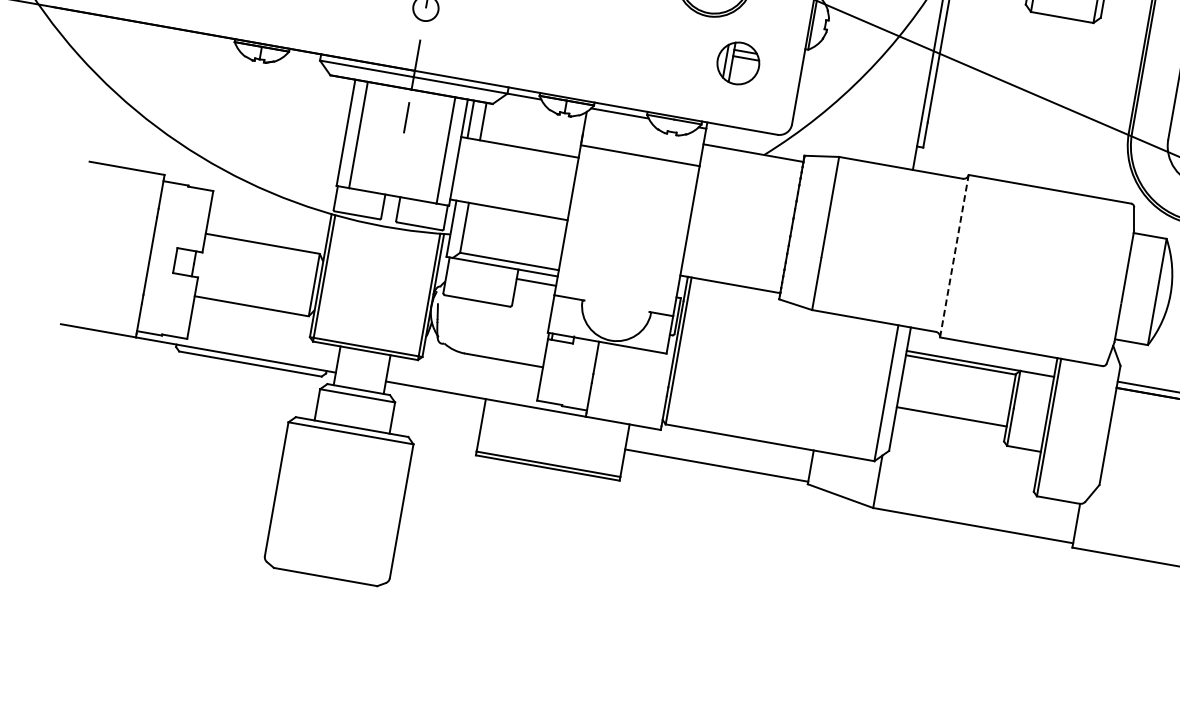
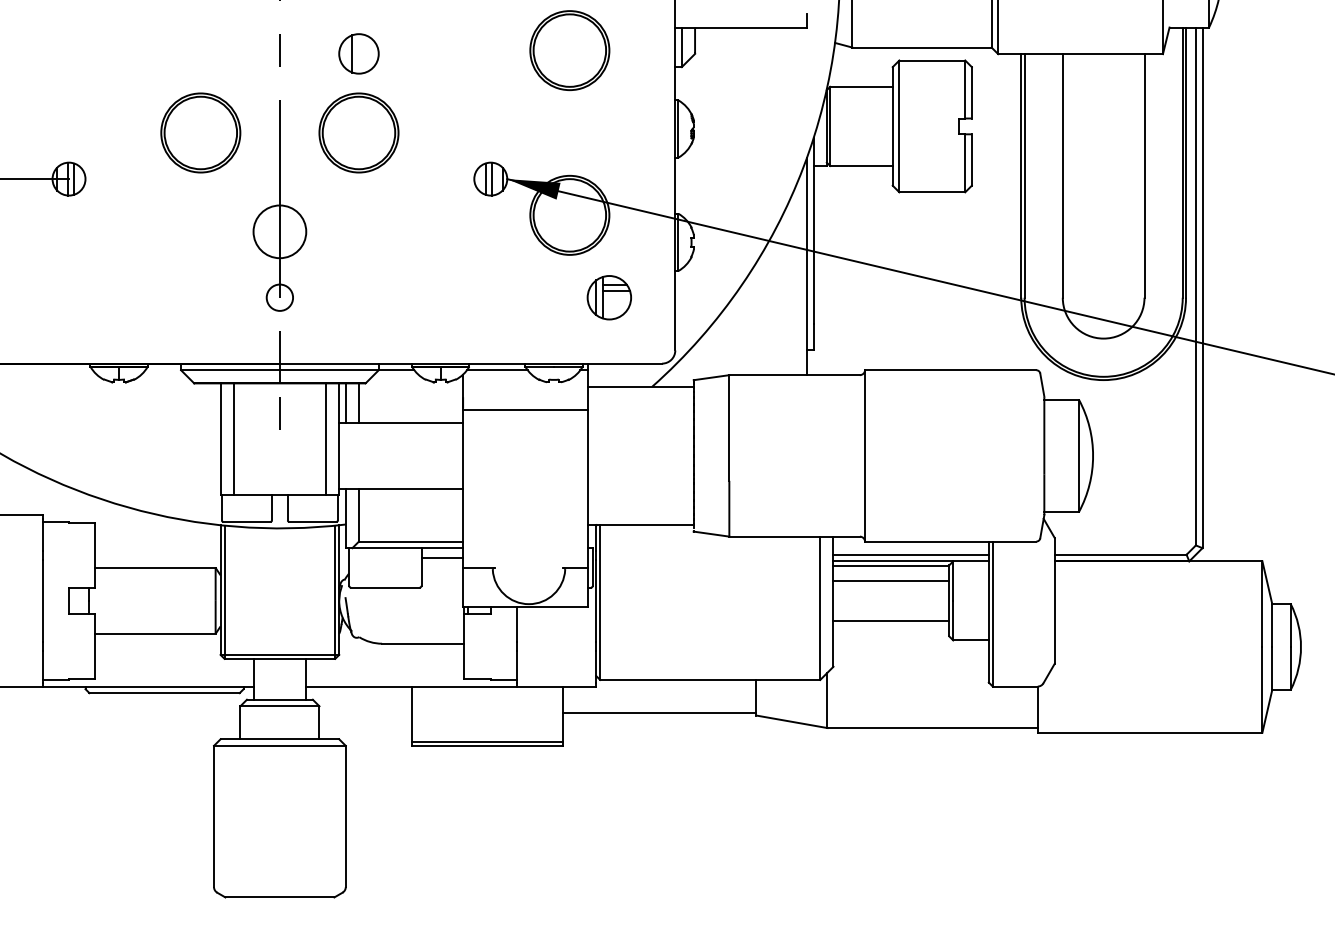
line: (954, 255) -> (865, 455), dashed -> solid
line: (980, 357) -> (910, 554), added
line: (958, 379) -> (891, 581), added

